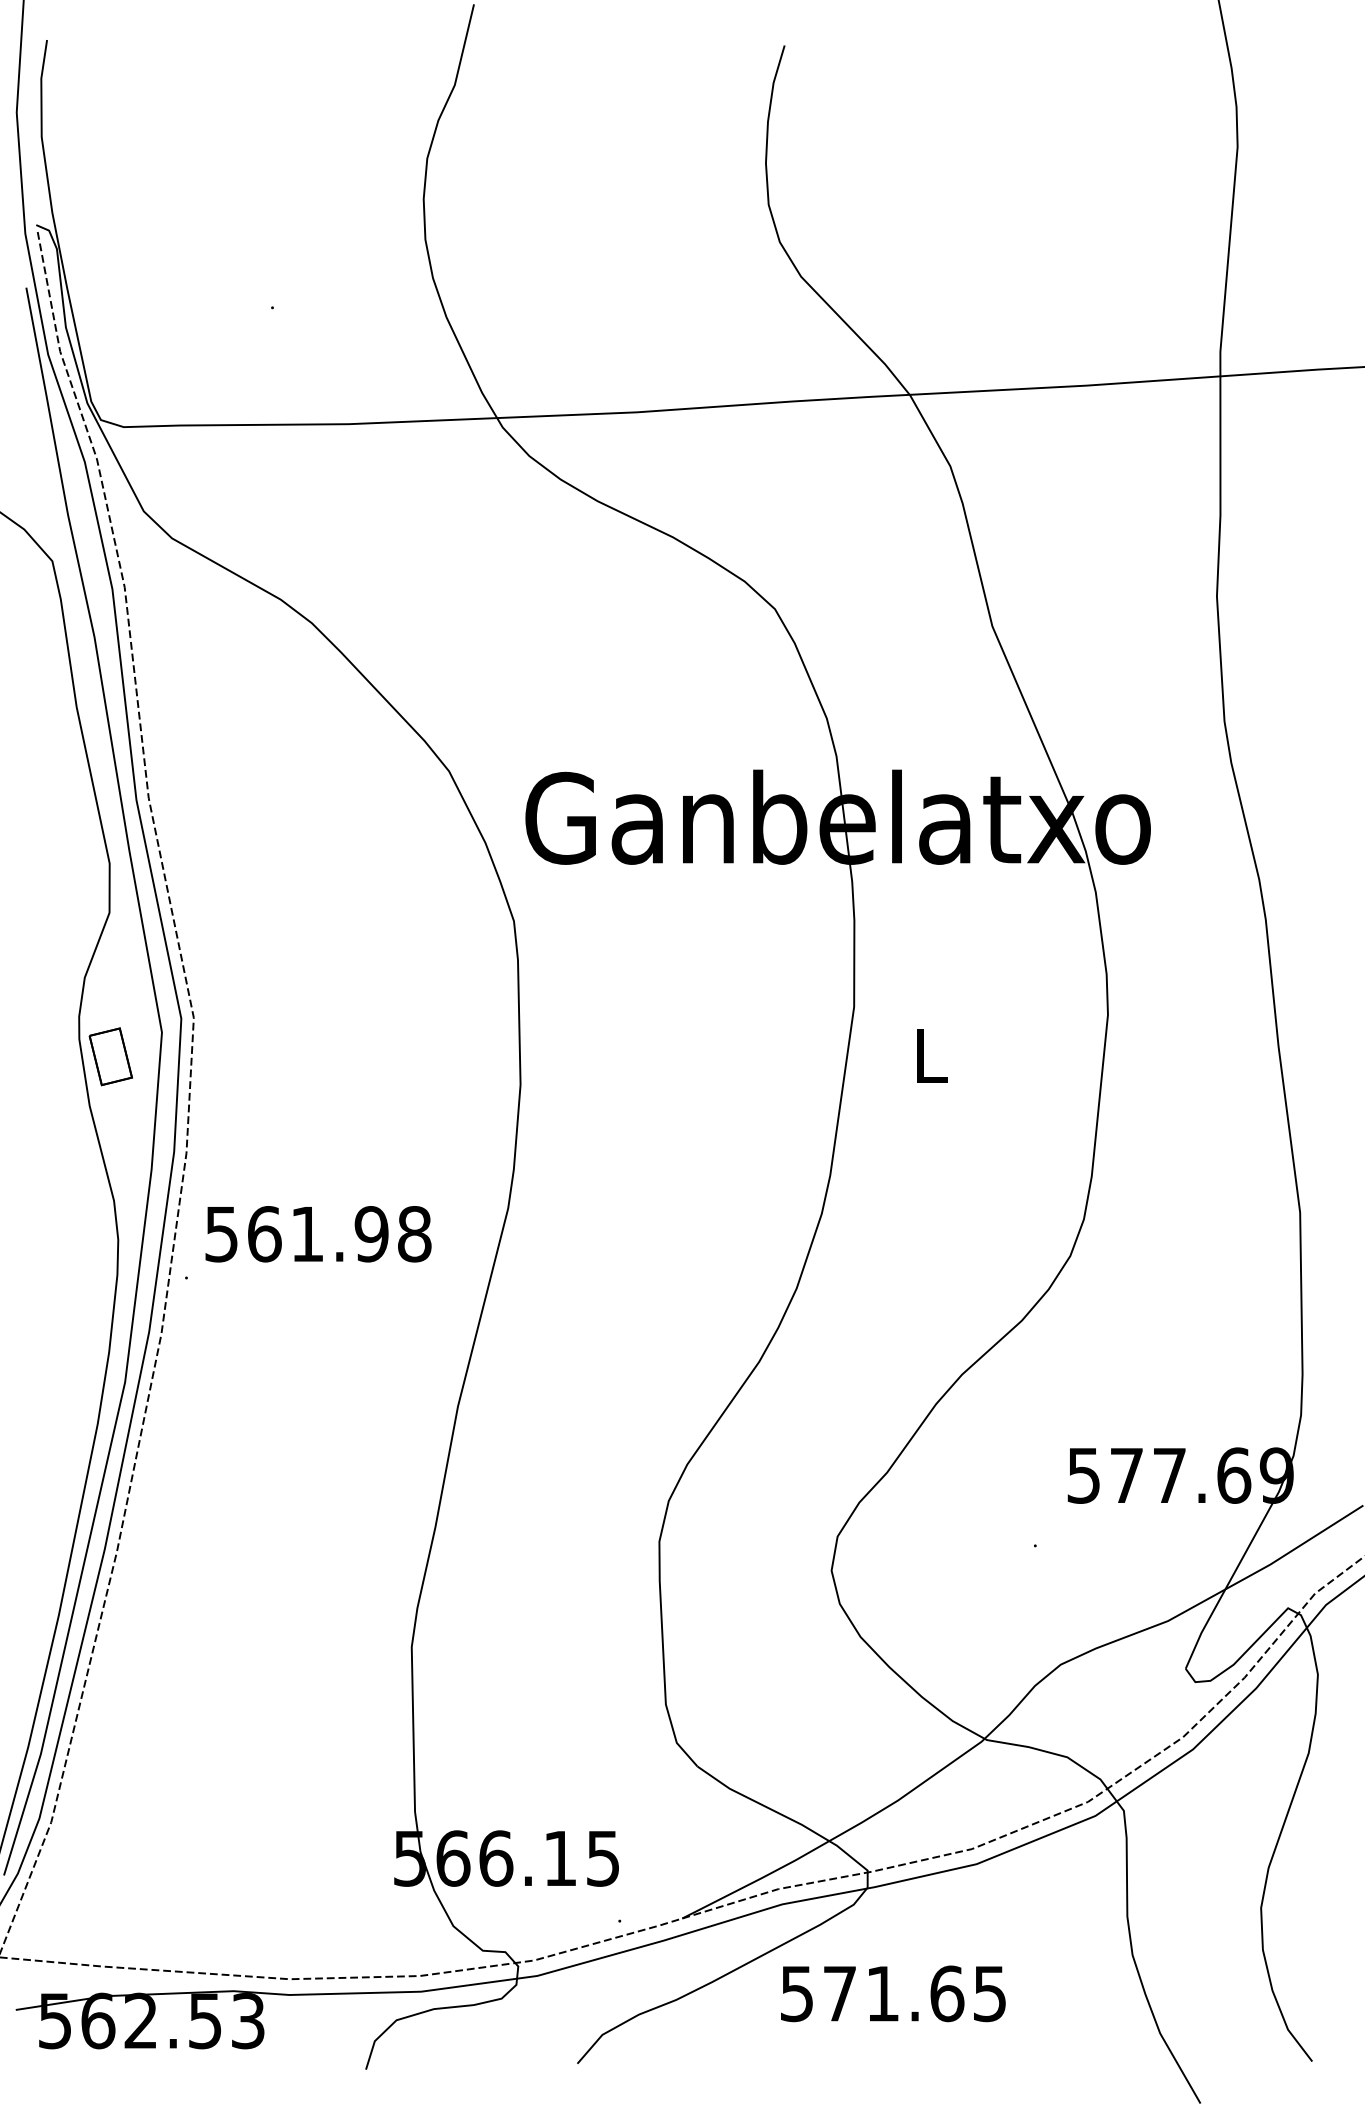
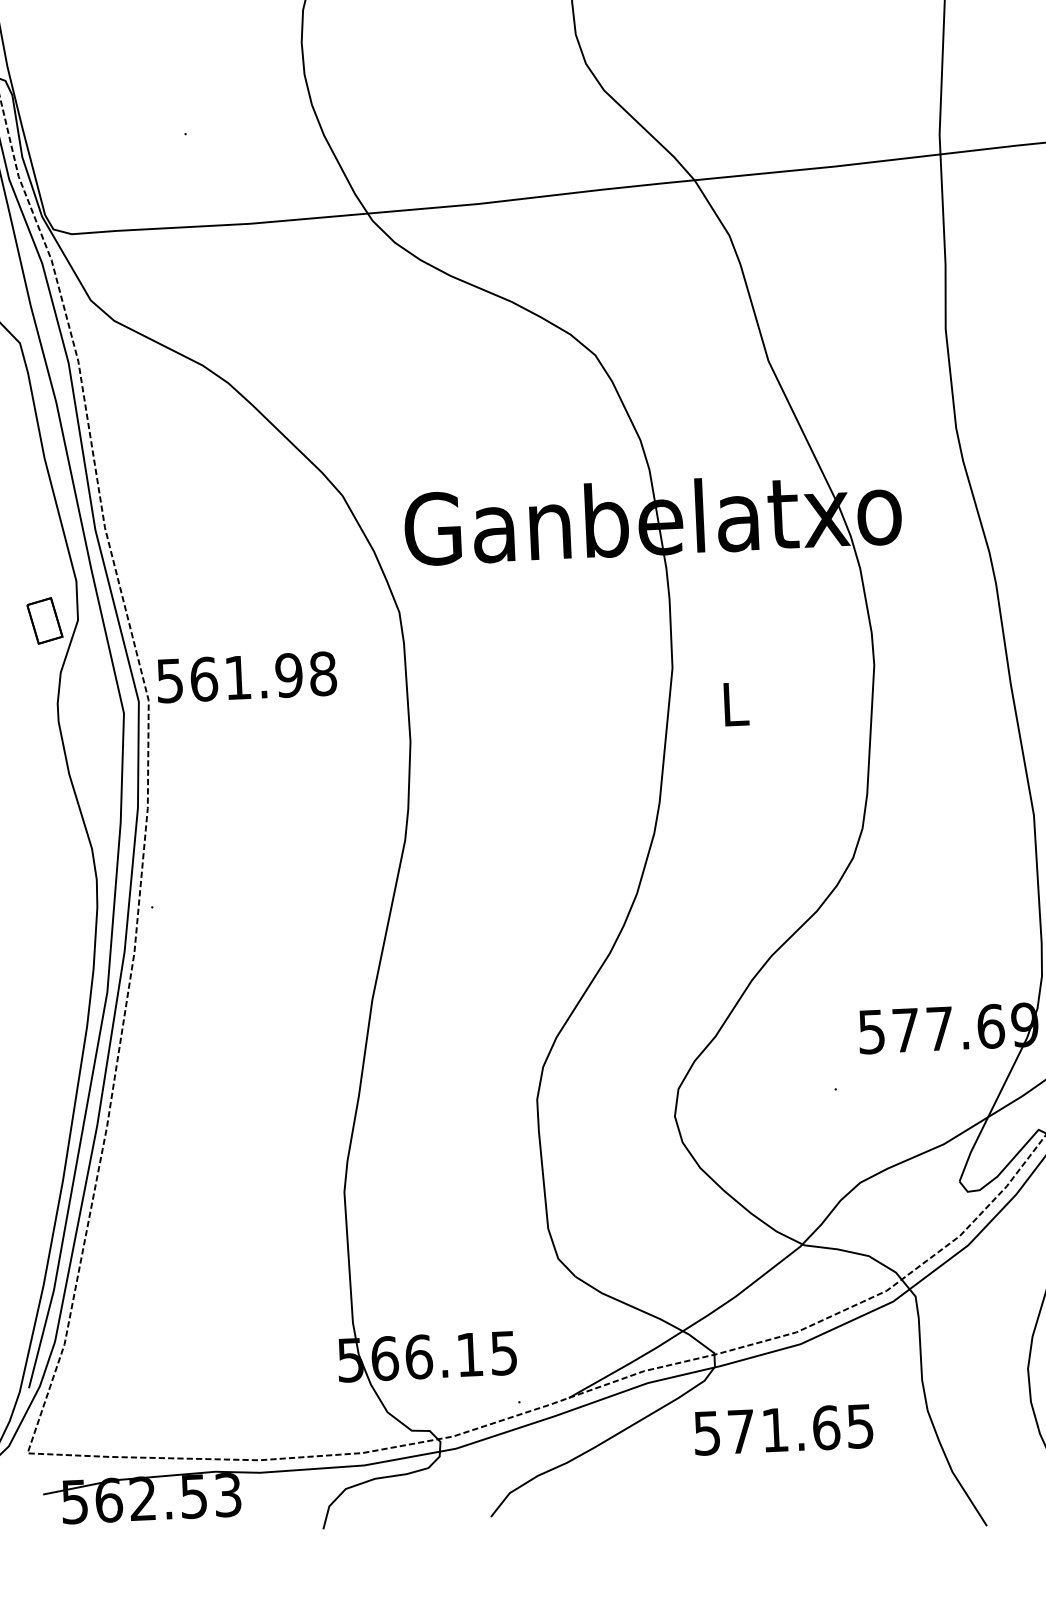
part: (110, 1056) -> (44, 620), moved
text: (318, 1234) -> (246, 677), moved
text: (893, 1993) -> (783, 1429), moved

